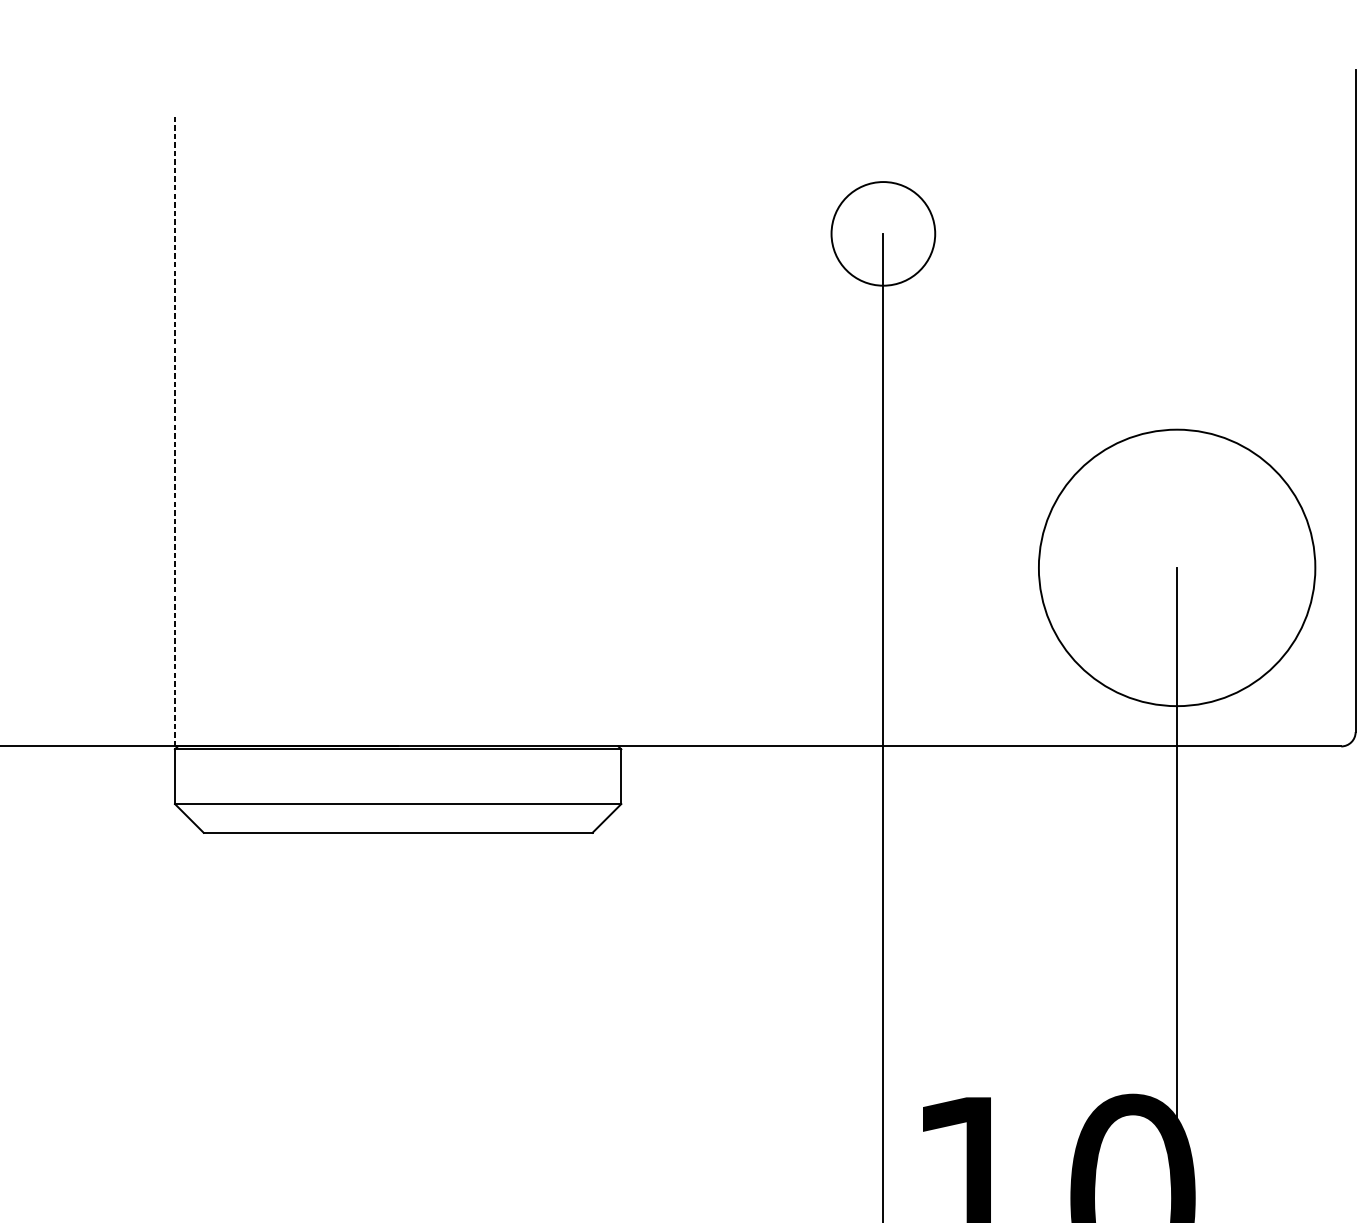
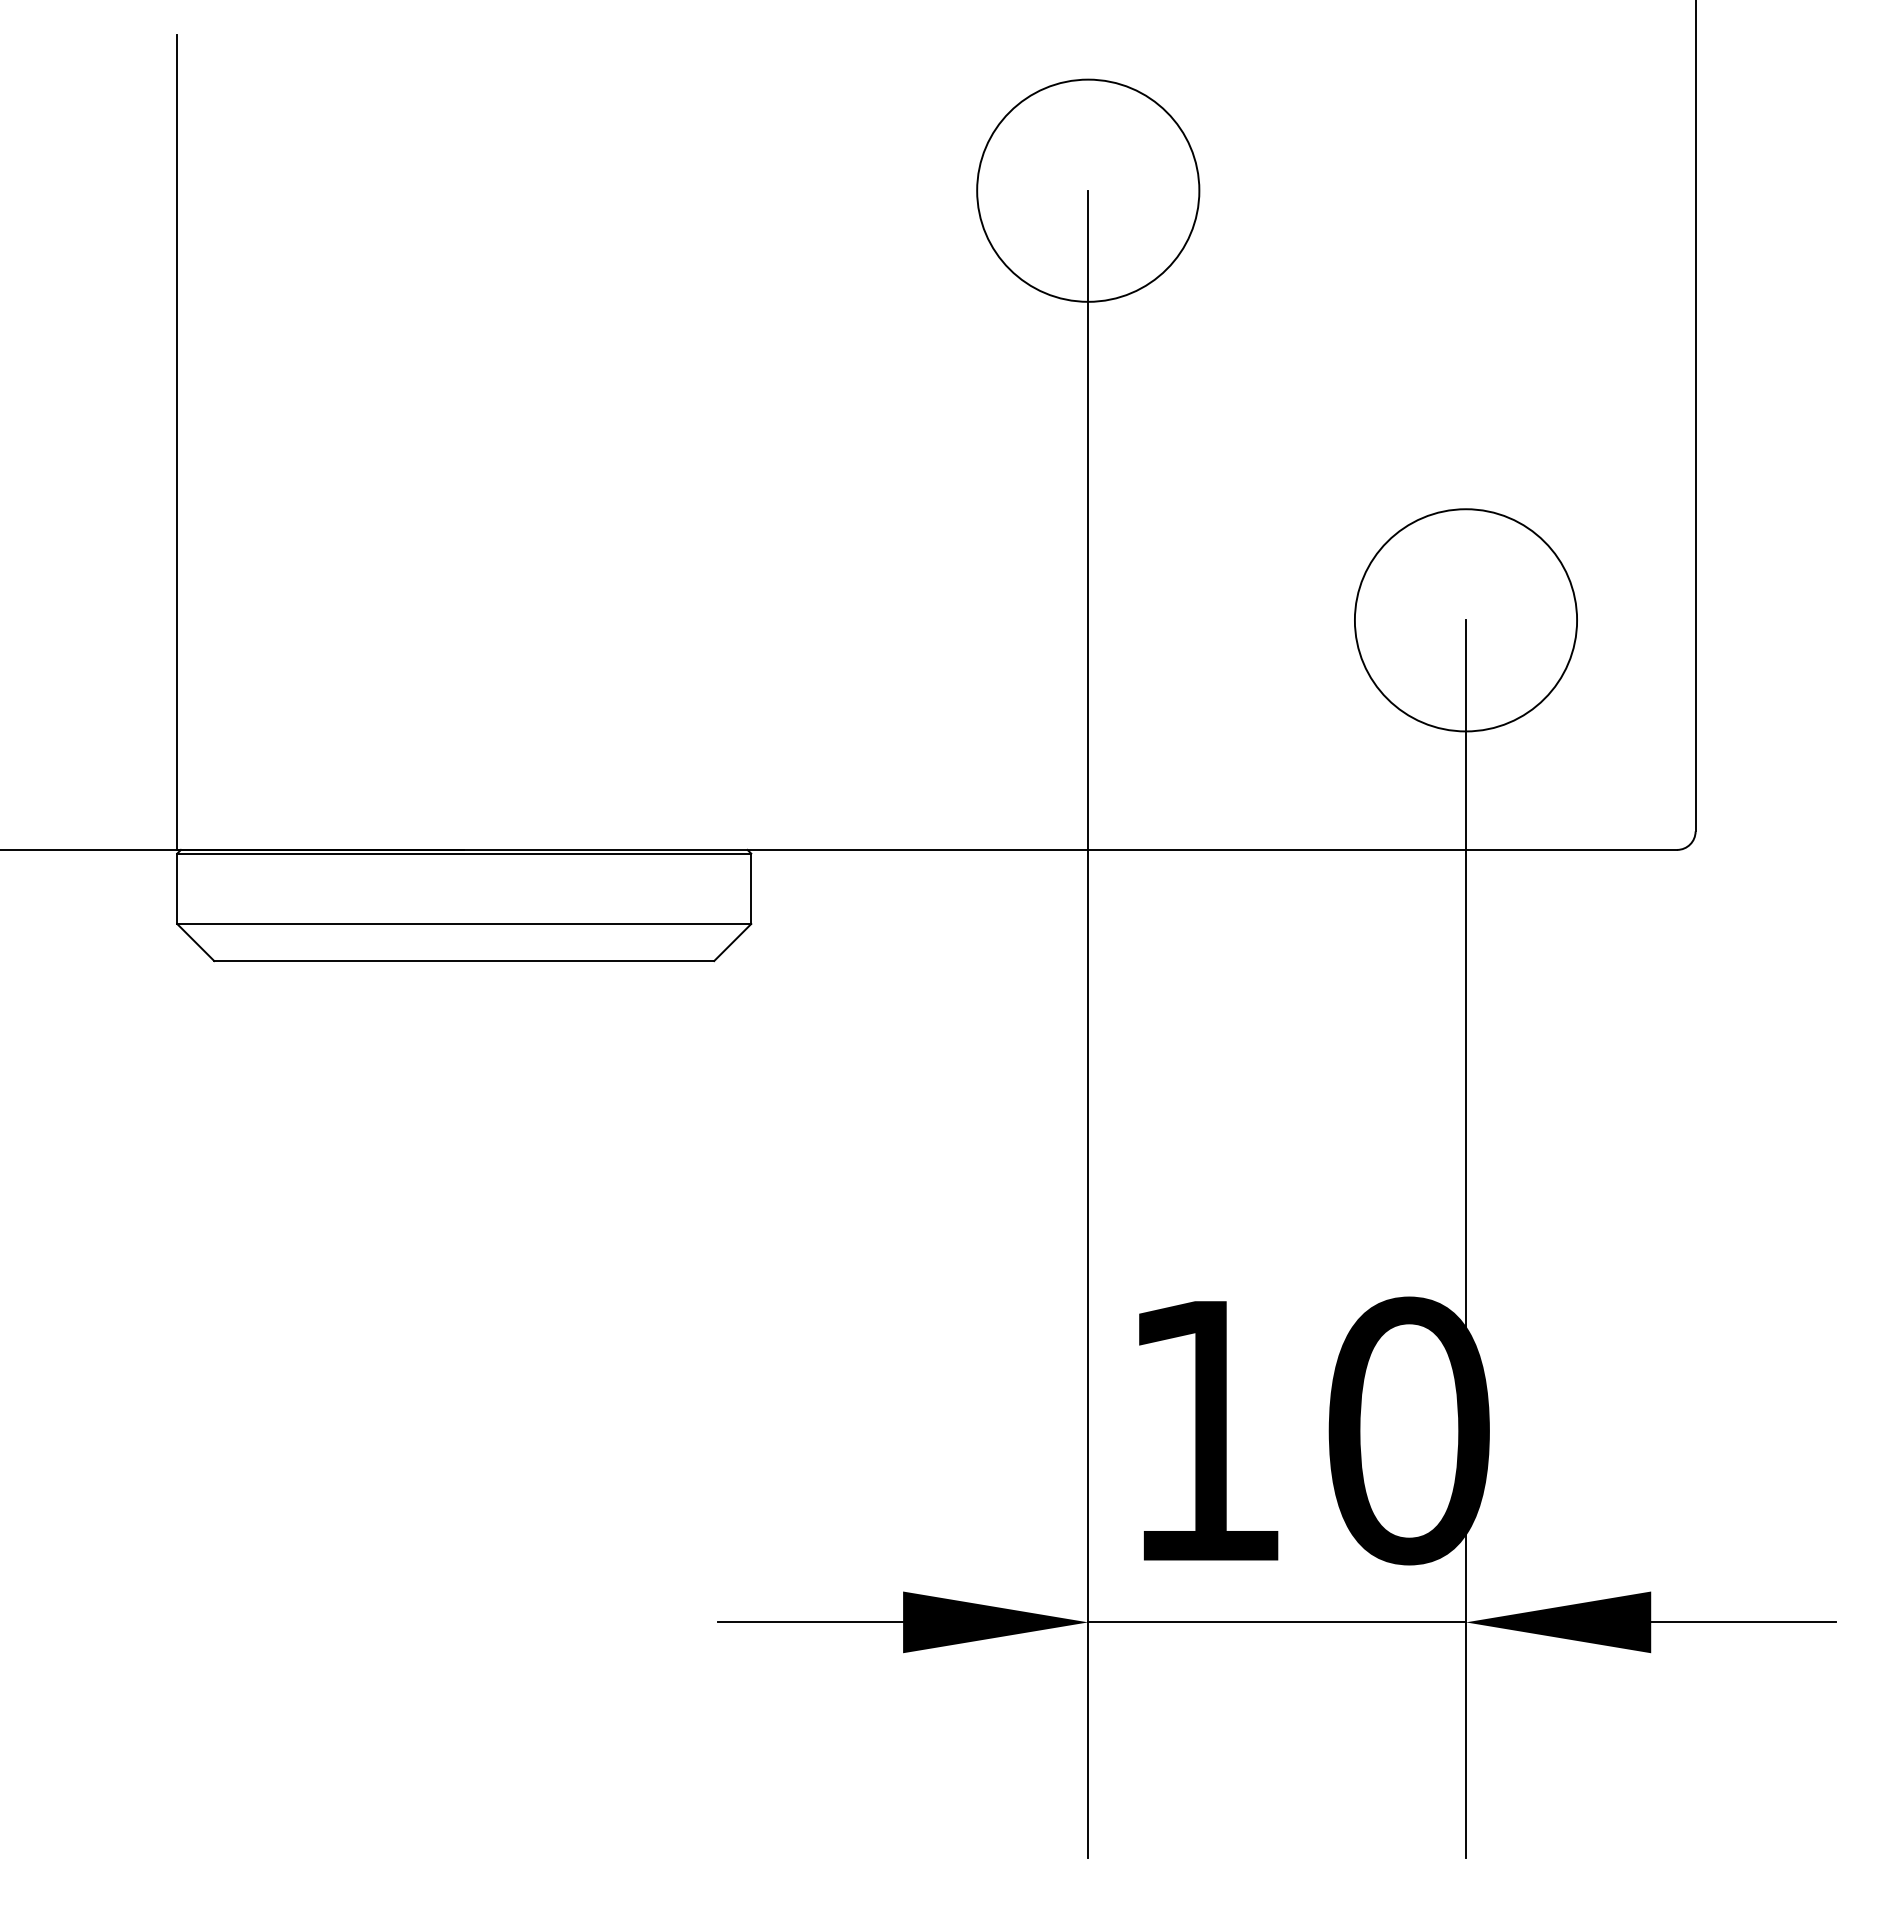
circle: (883, 233) -> (1088, 190), size x1.67
line: (175, 429) -> (177, 442), dashed -> solid
circle: (1176, 568) -> (1465, 620), size x0.62

